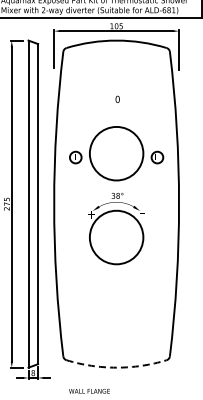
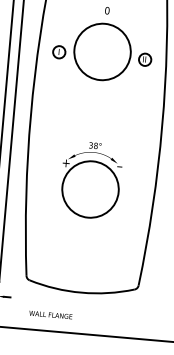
part: (116, 153) -> (102, 51), moved
part: (116, 229) -> (91, 181), moved
arc: (116, 367) -> (81, 292), dashed -> solid

